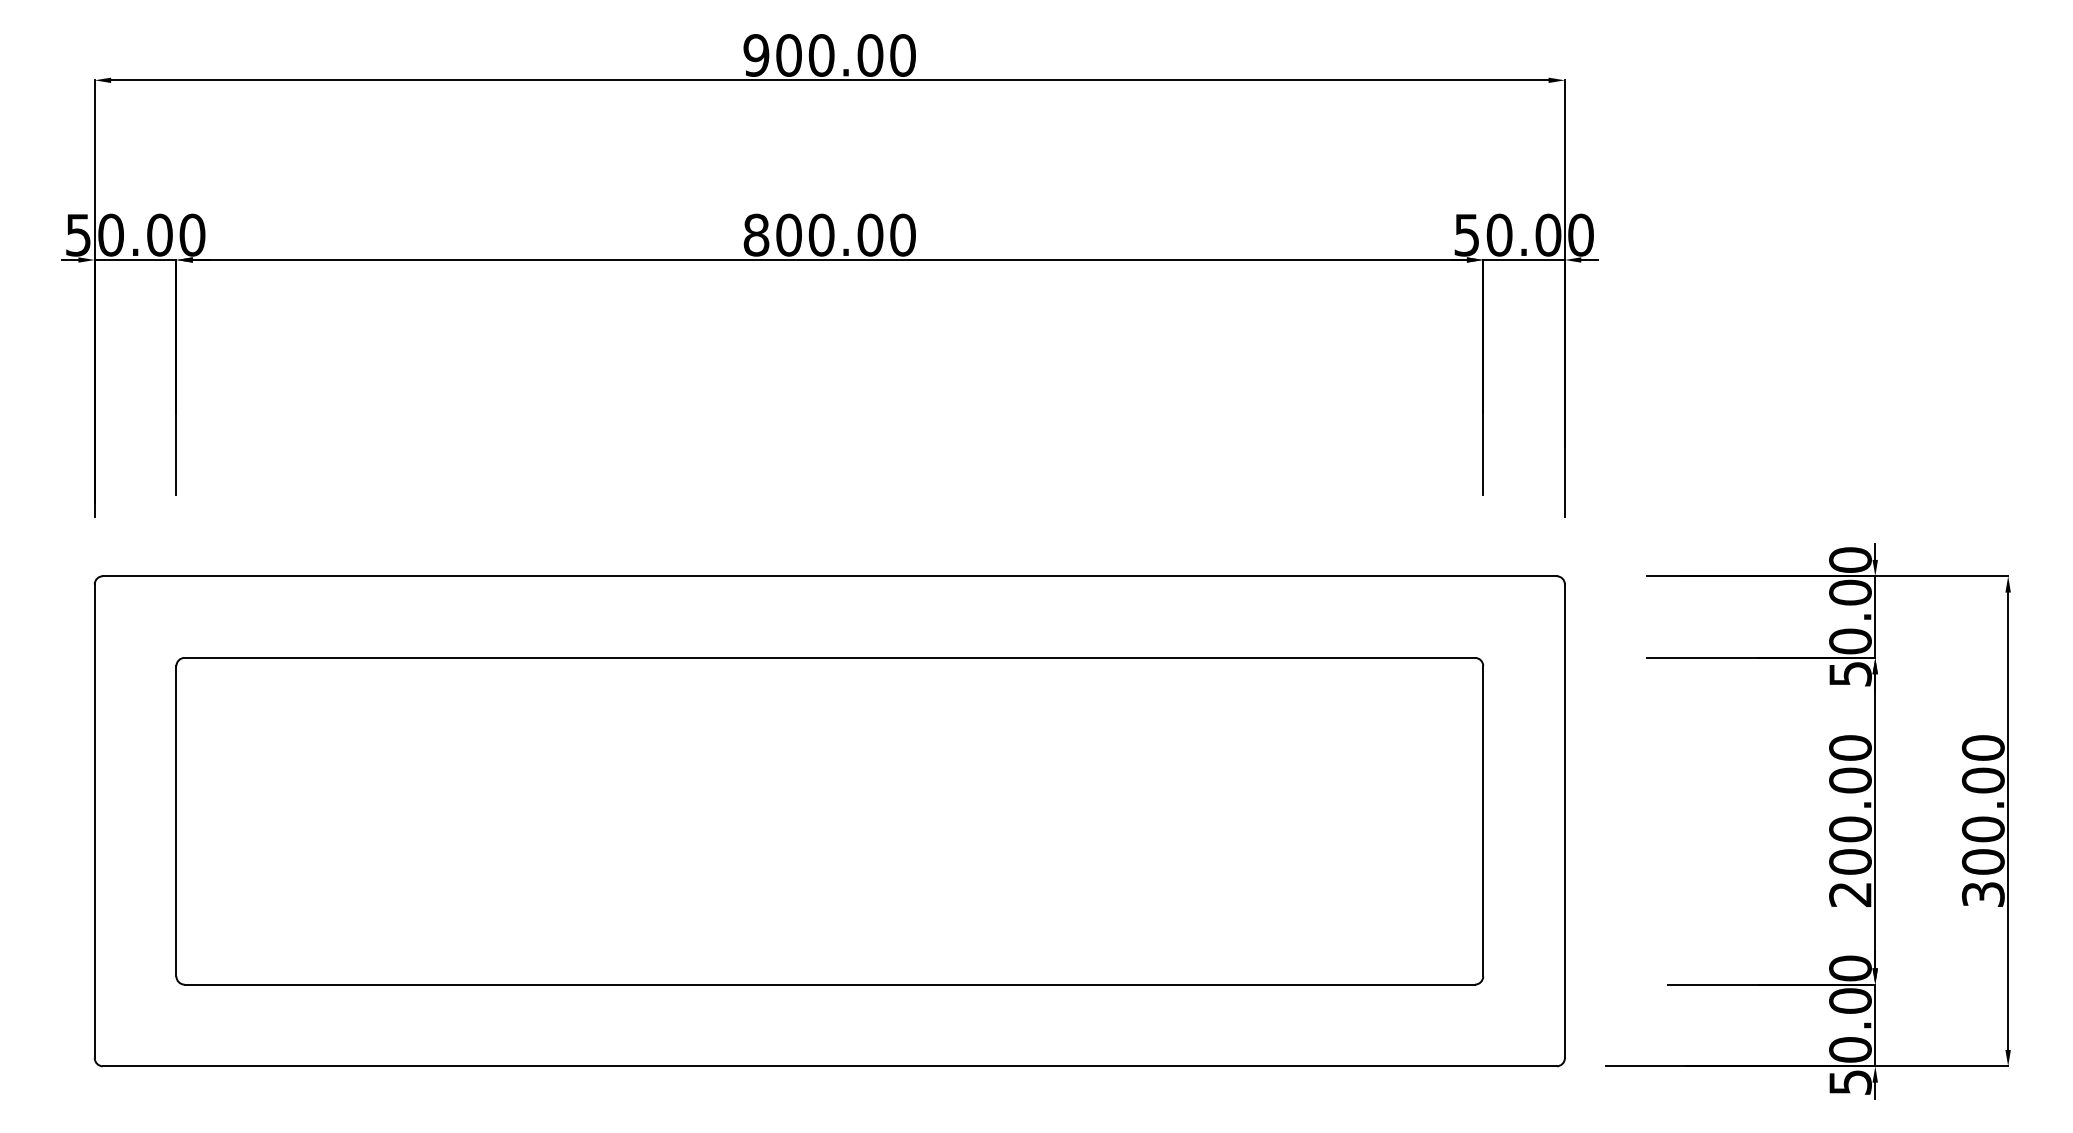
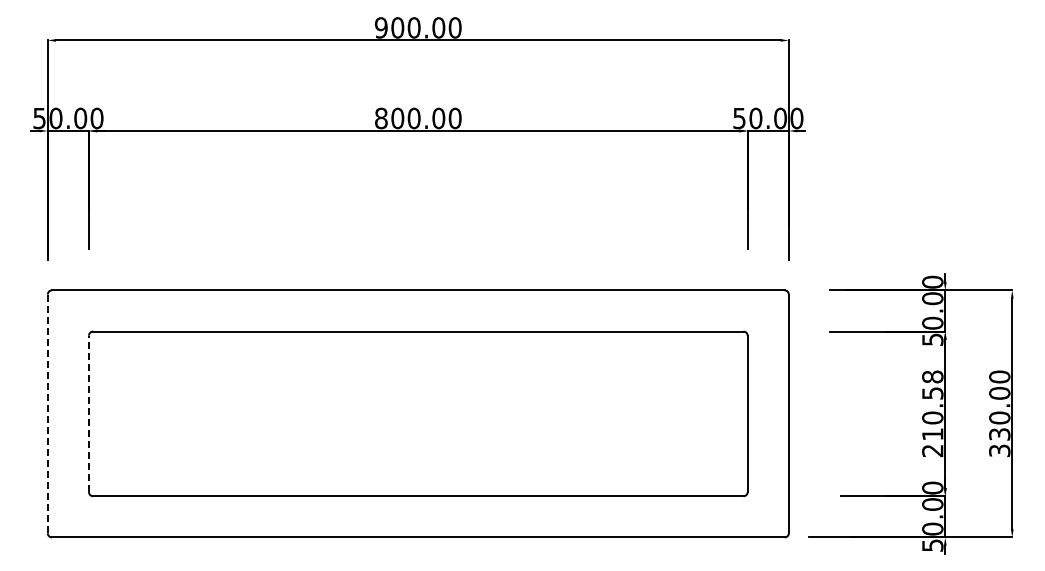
text: (1849, 804) -> (932, 405), 200.00 -> 210.58
line: (94, 820) -> (47, 413), solid -> dashed
line: (175, 820) -> (88, 413), solid -> dashed
text: (1982, 862) -> (999, 434), 300.00 -> 330.00

